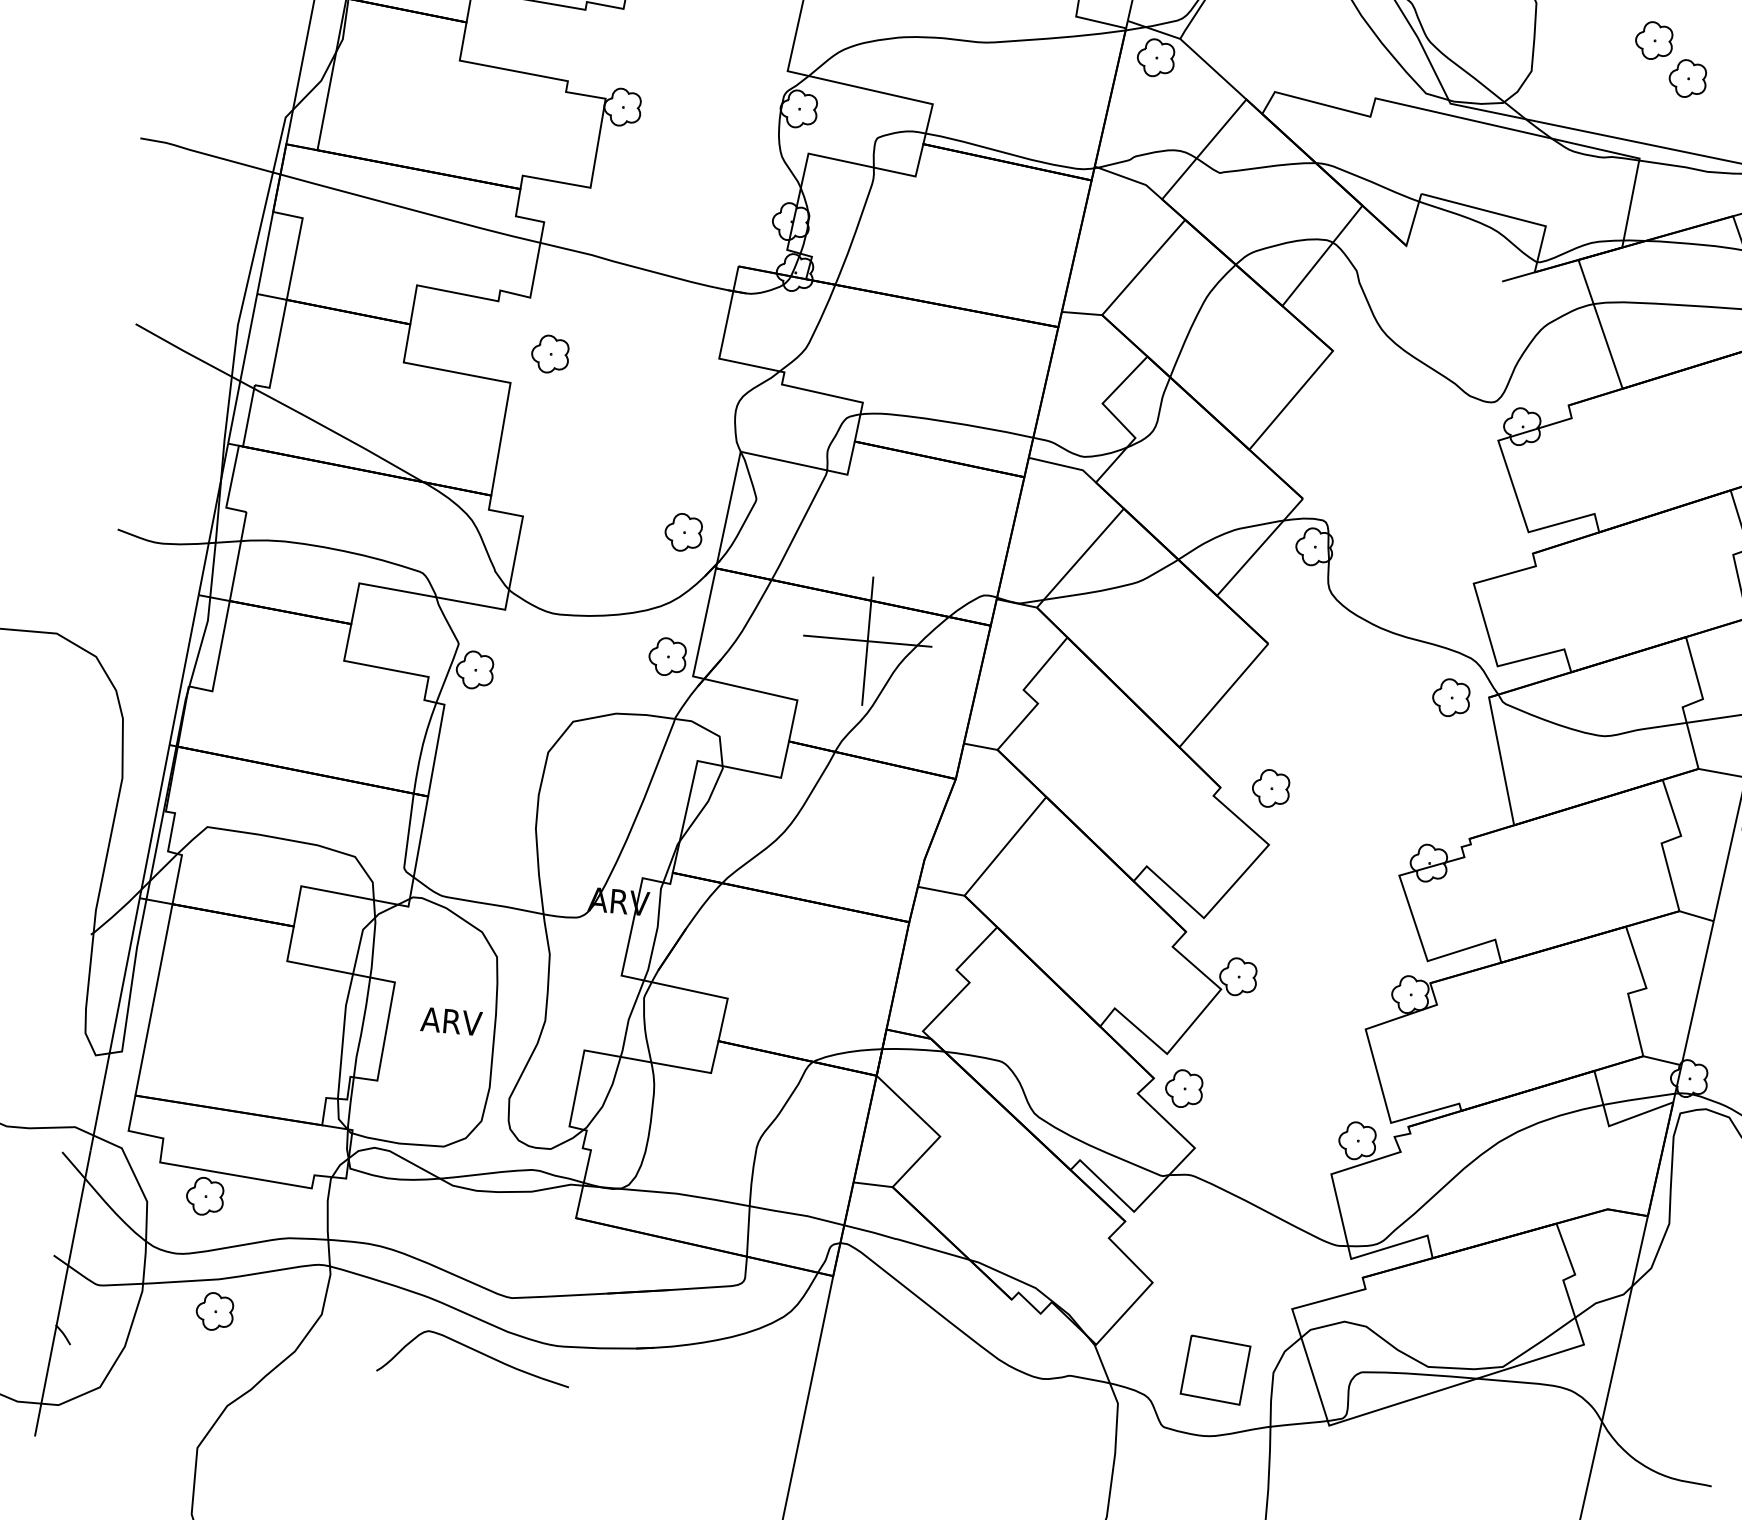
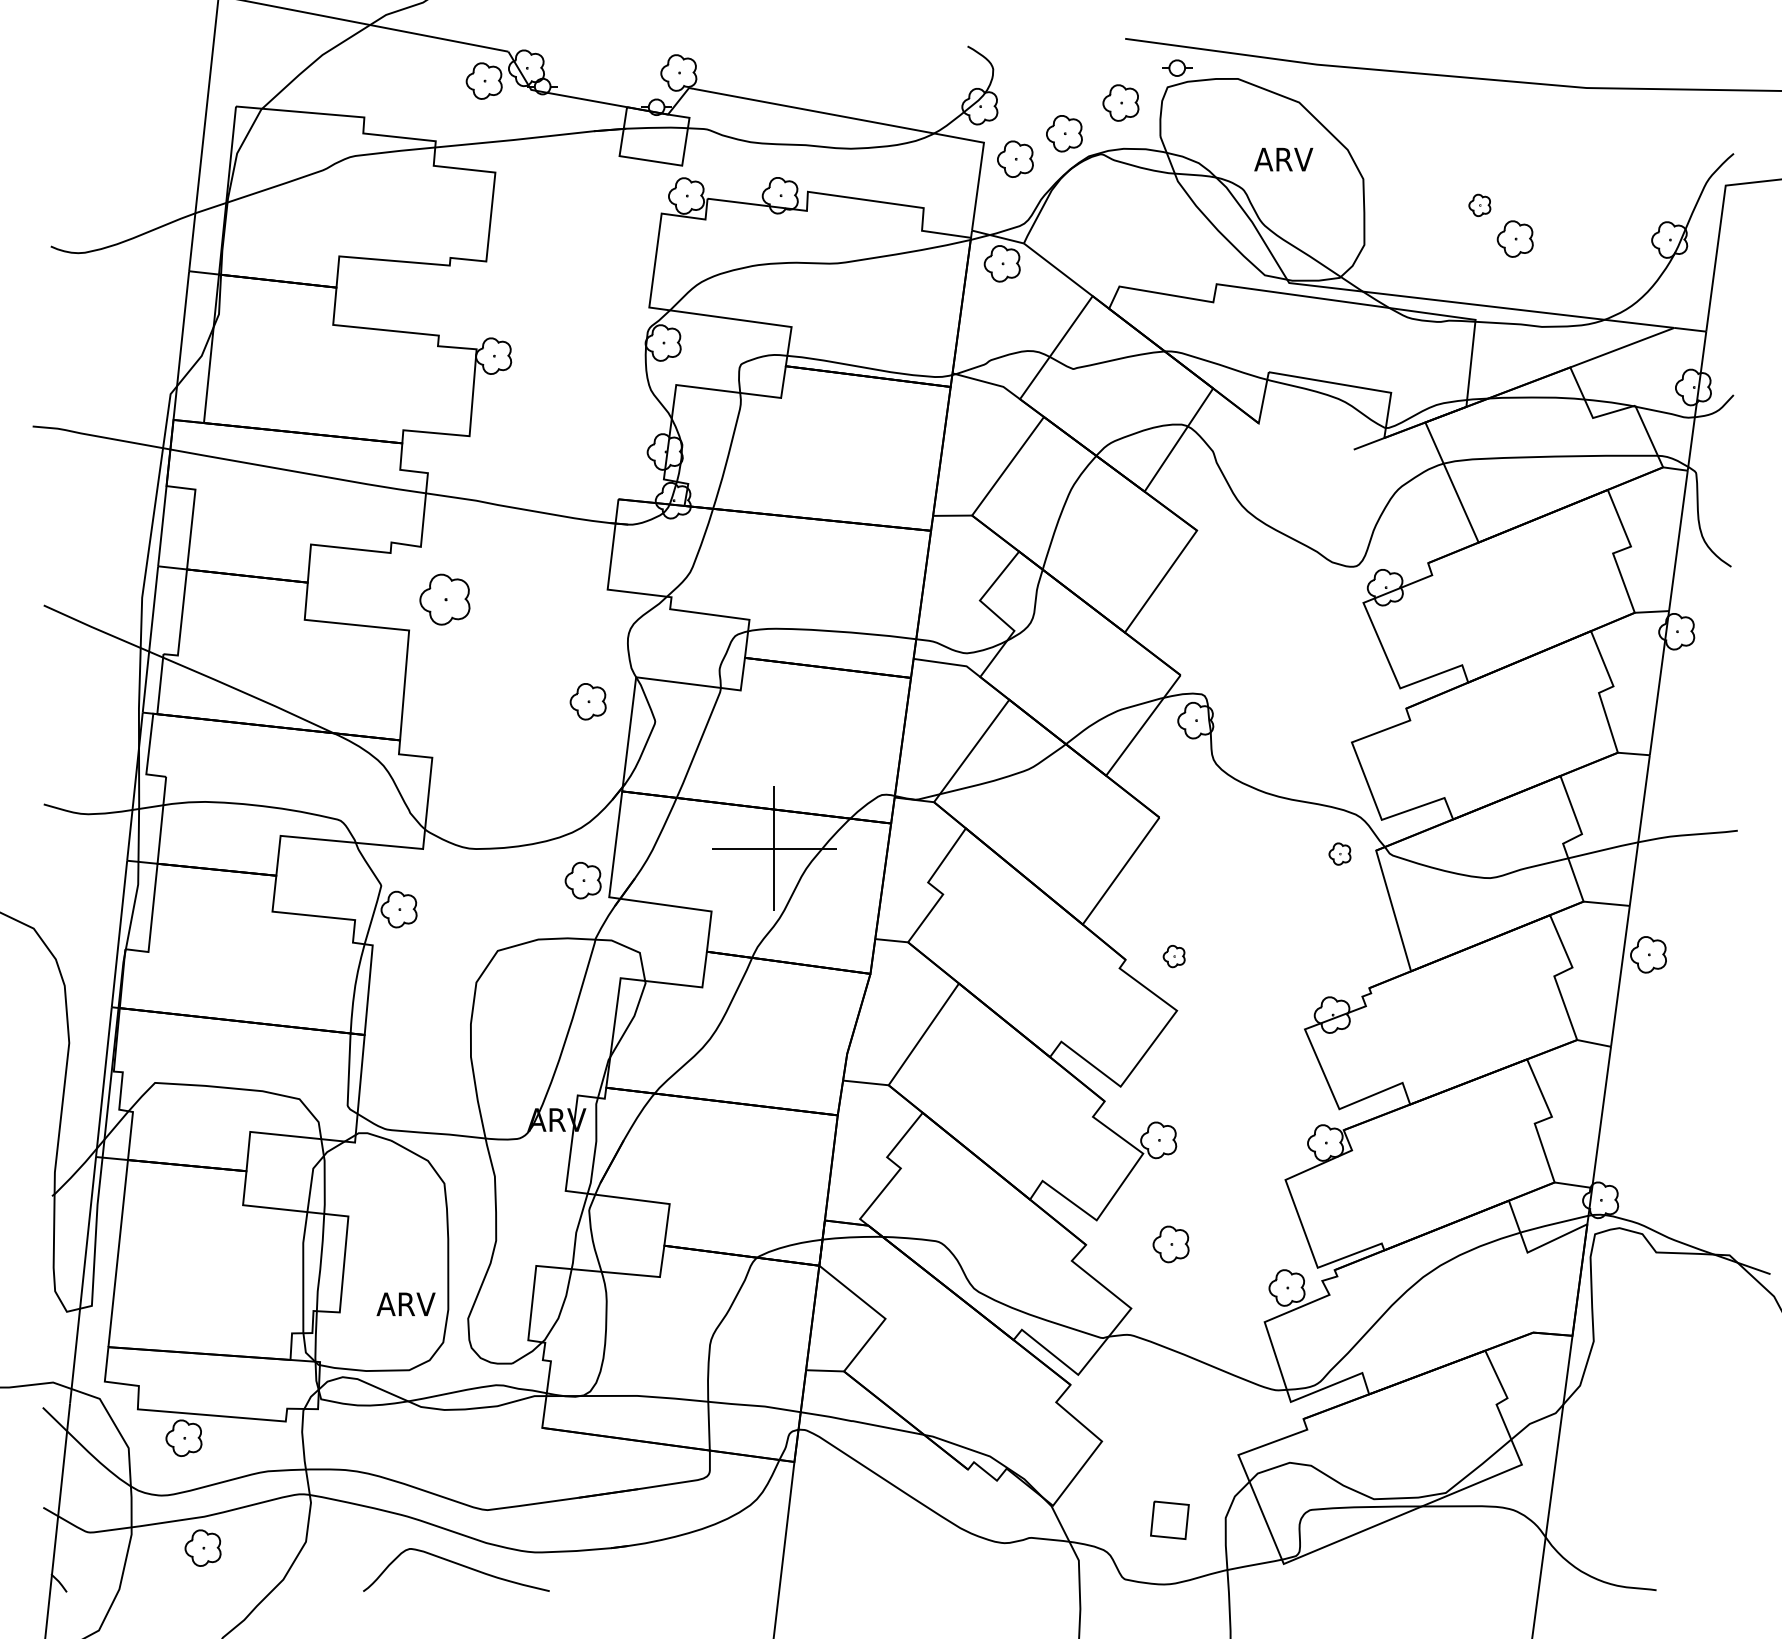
part: (1653, 40) -> (1479, 205), size x0.6
part: (549, 354) -> (444, 599), size x1.4
part: (683, 532) -> (587, 701), moved
part: (1450, 697) -> (1339, 853), size x0.6
part: (1270, 788) -> (1173, 956), size x0.6
text: (451, 1020) -> (405, 1303), moved
part: (1183, 1088) -> (1170, 1244), moved
part: (1215, 1370) -> (1169, 1520), size x0.6

